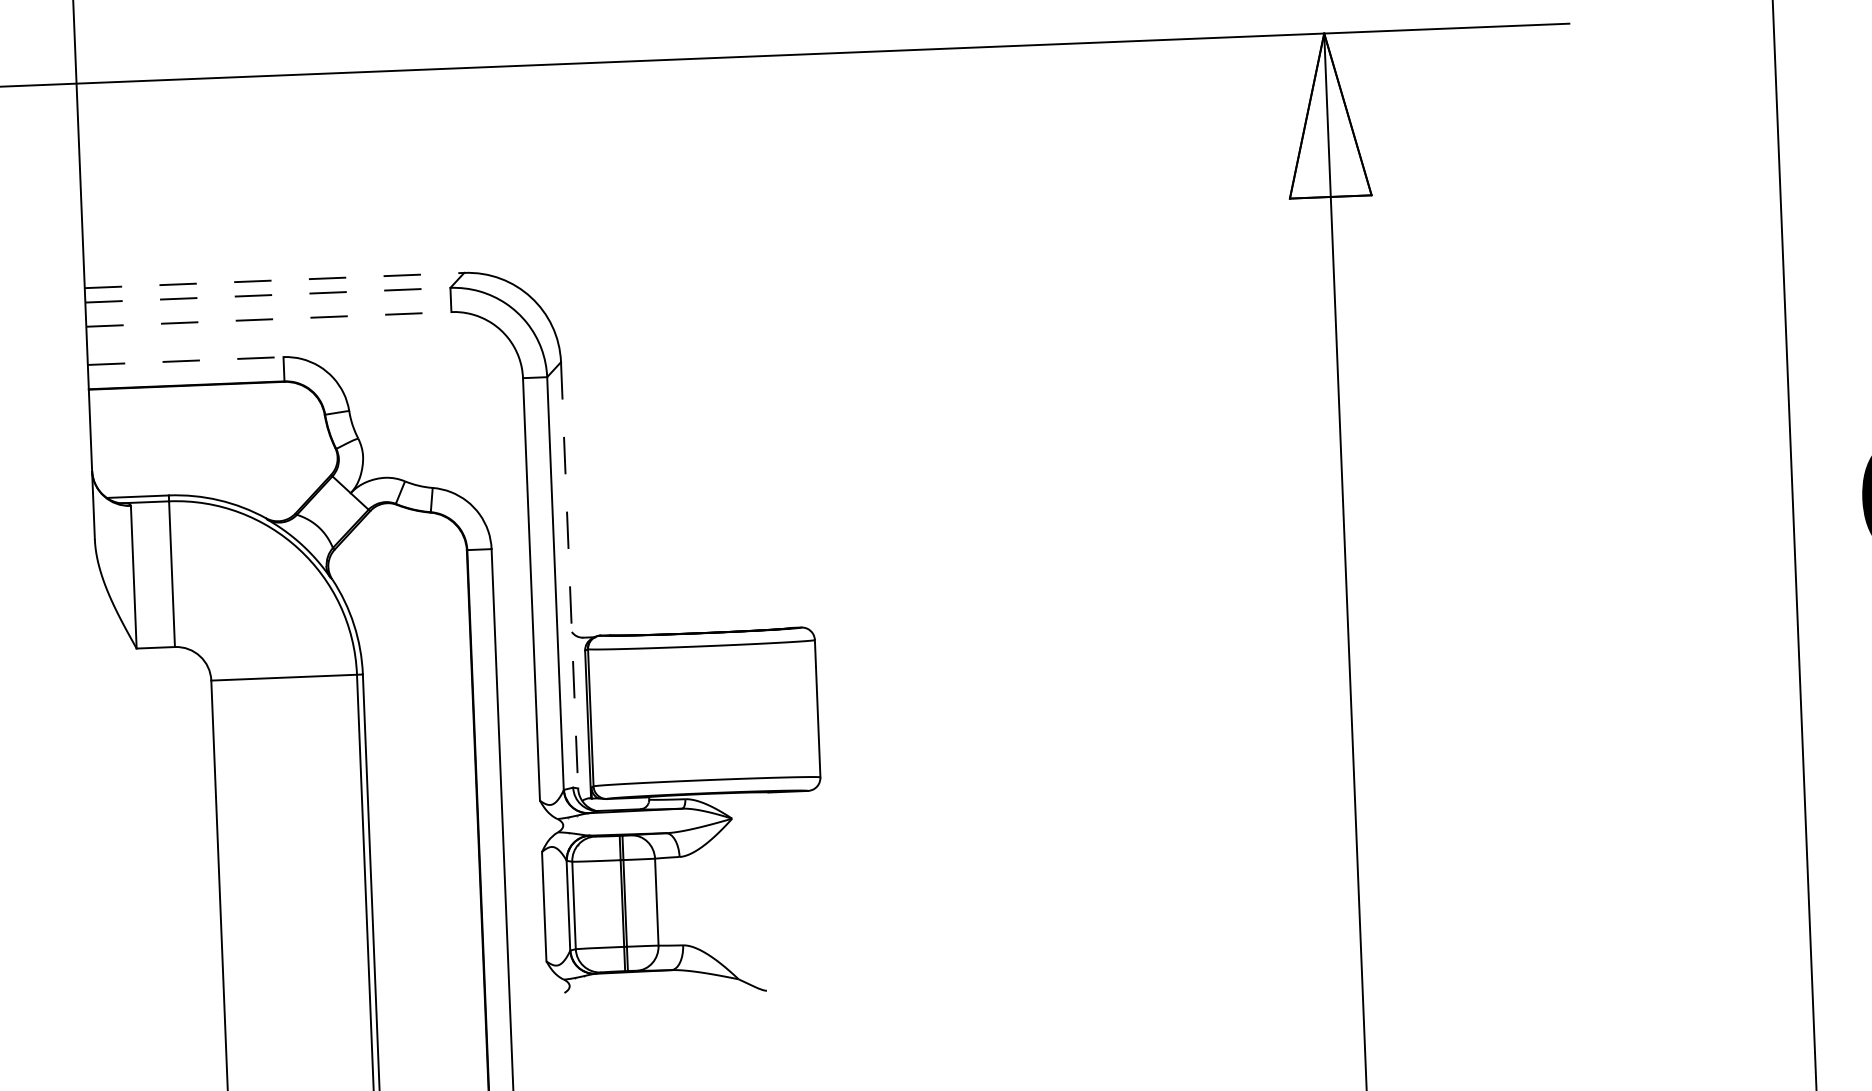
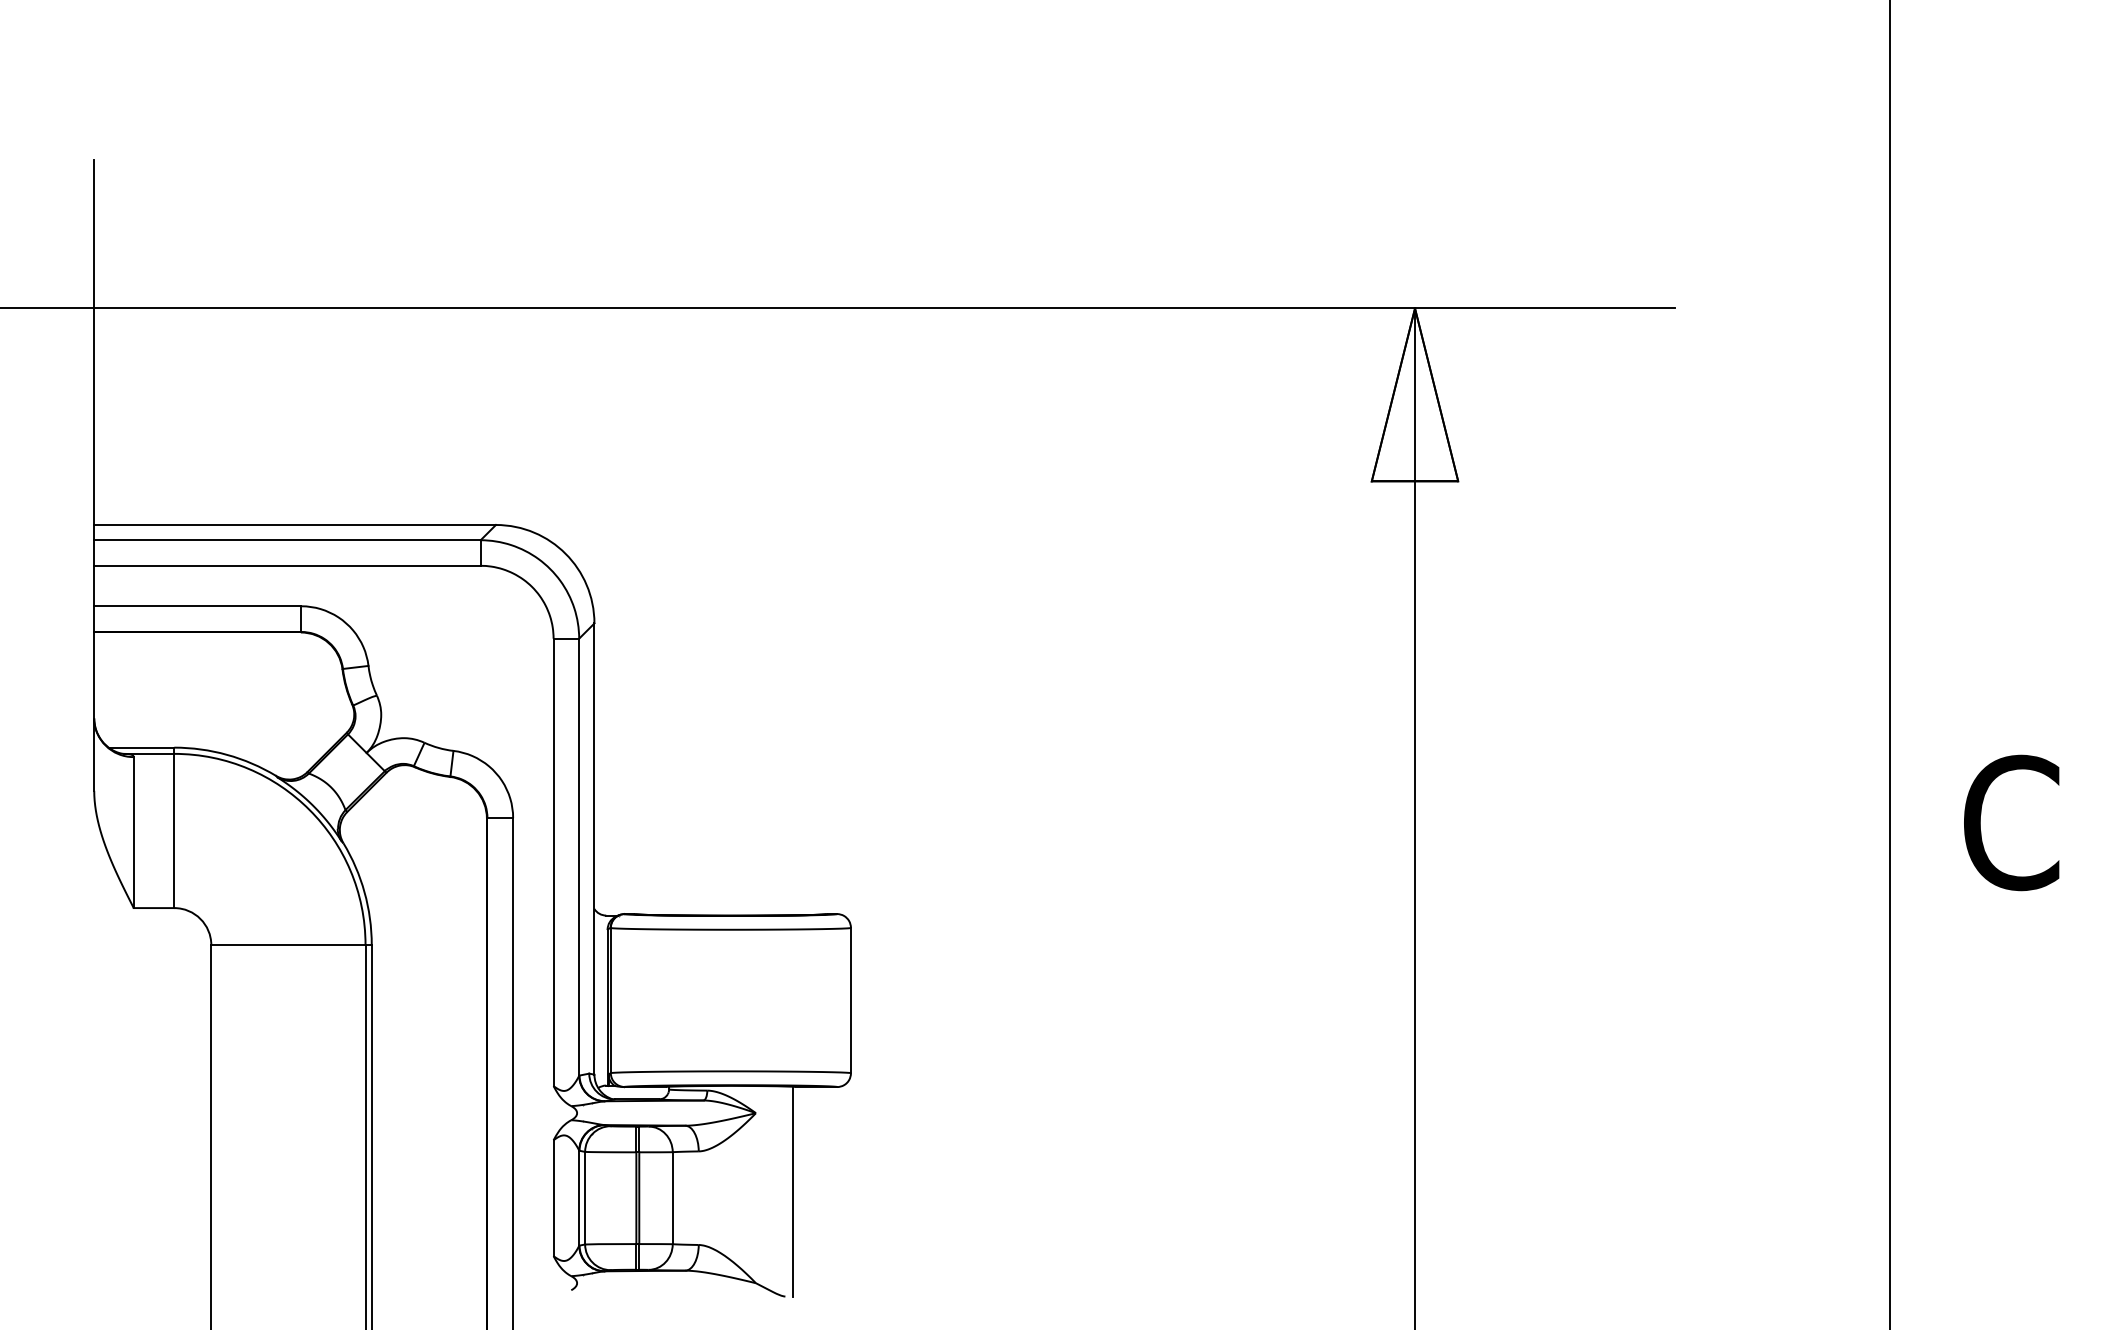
line: (274, 280) -> (295, 524), dashed -> solid
line: (267, 295) -> (287, 540), dashed -> solid
line: (268, 319) -> (287, 565), dashed -> solid
line: (185, 361) -> (197, 606), dashed -> solid
line: (569, 575) -> (594, 849), dashed -> solid
line: (769, 891) -> (792, 1191), added

